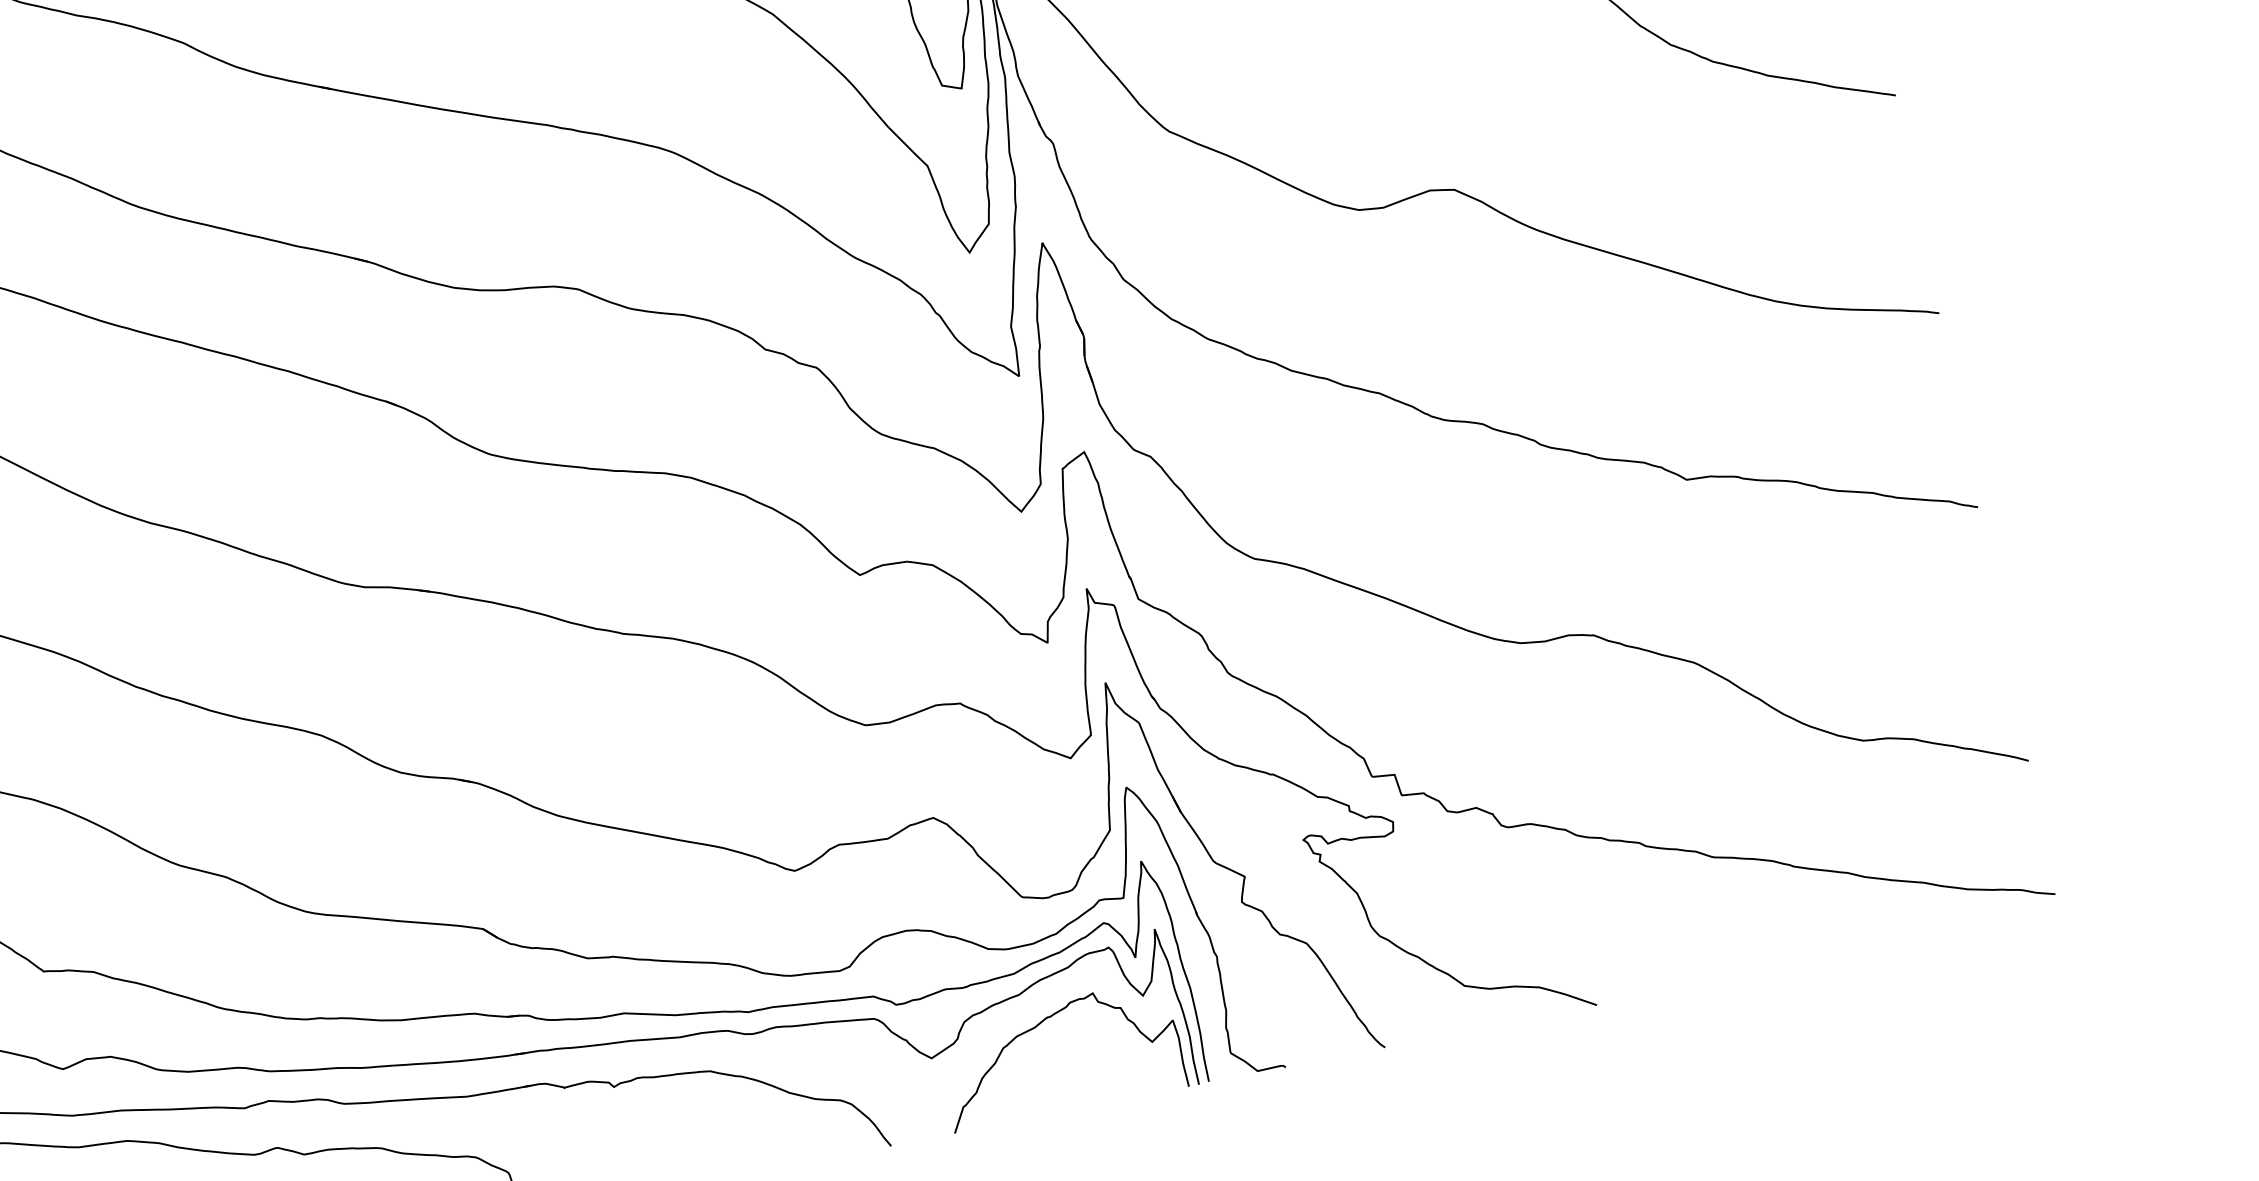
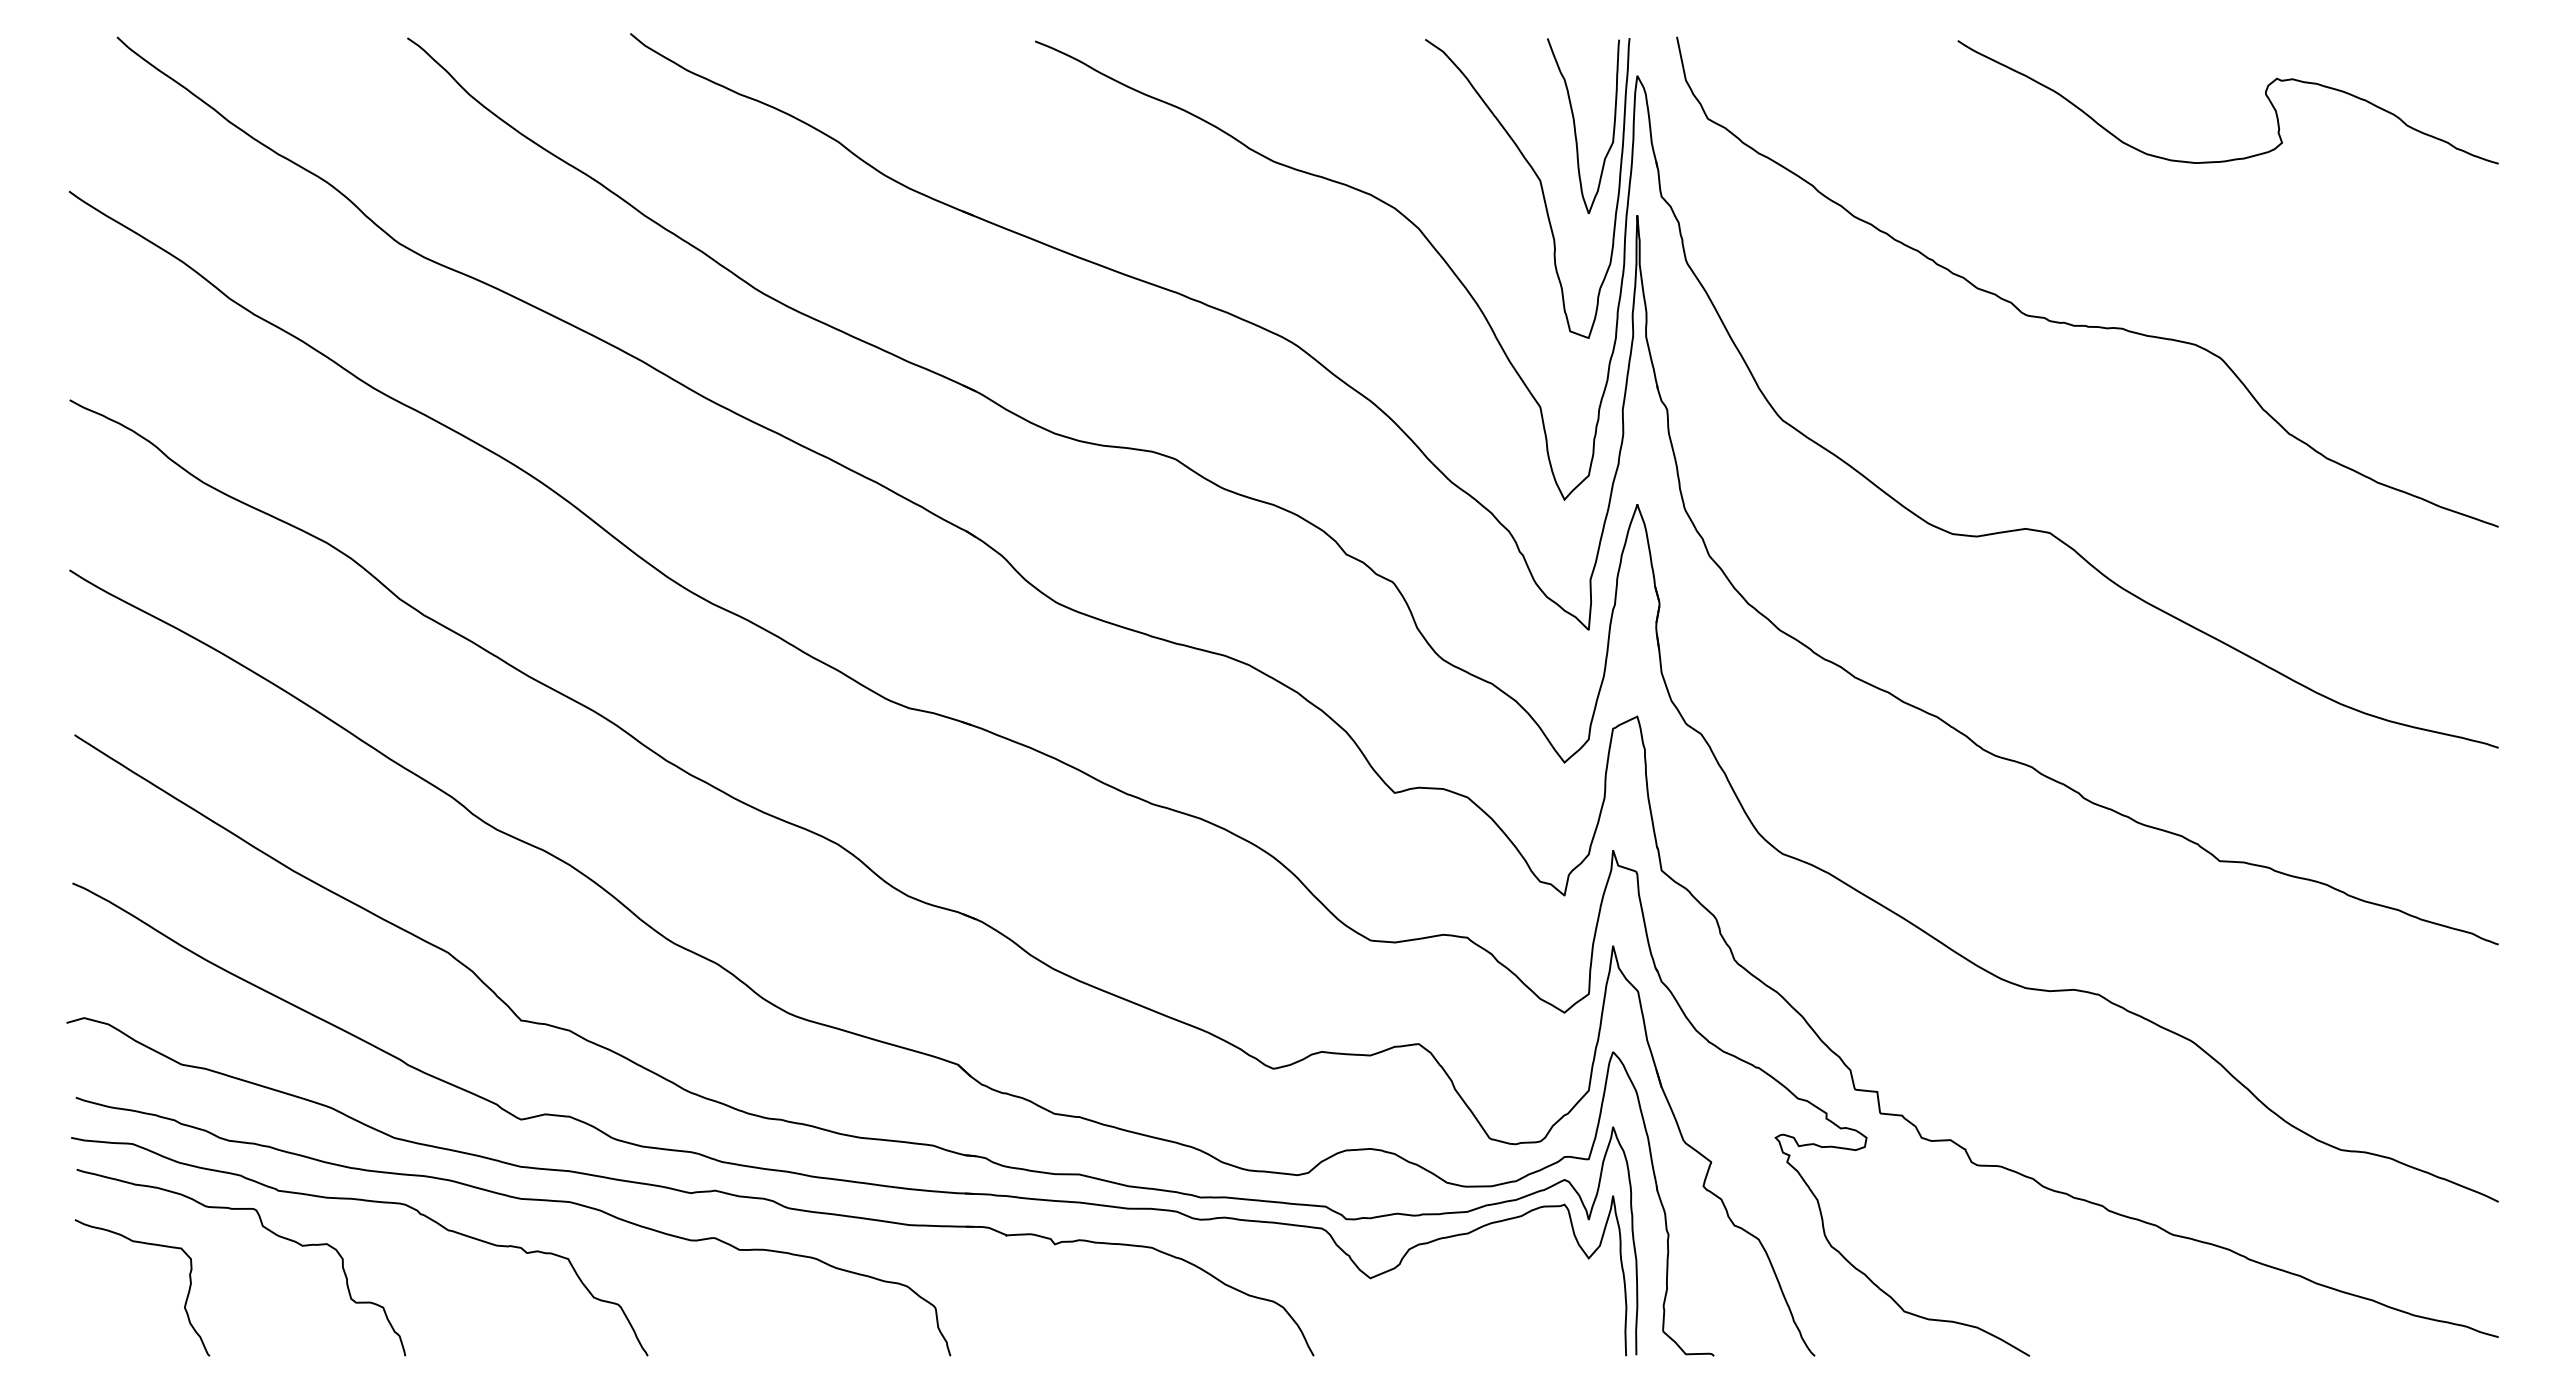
curve: (1037, 1027) -> (1479, 1268), removed

